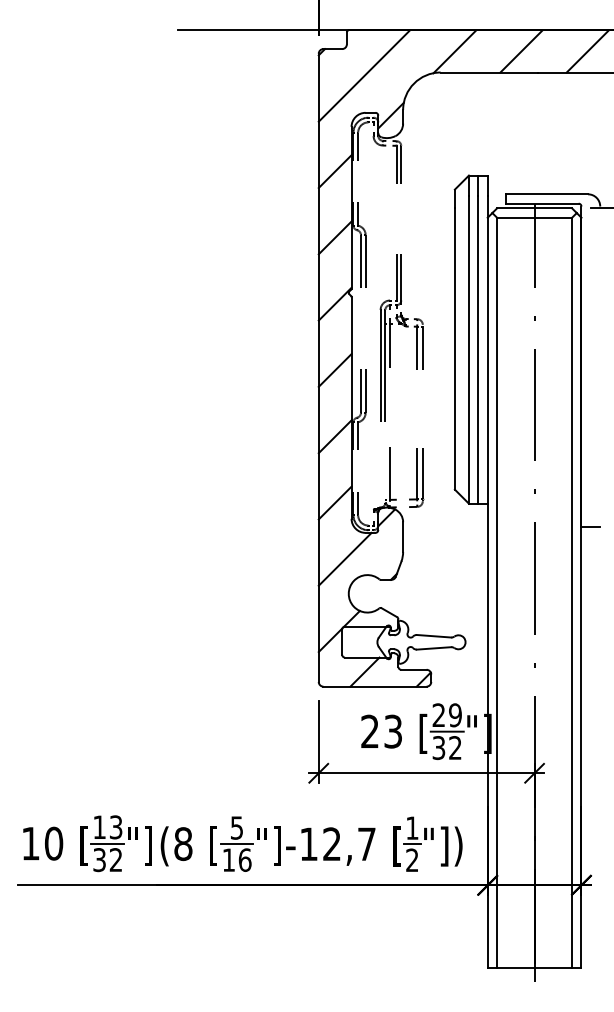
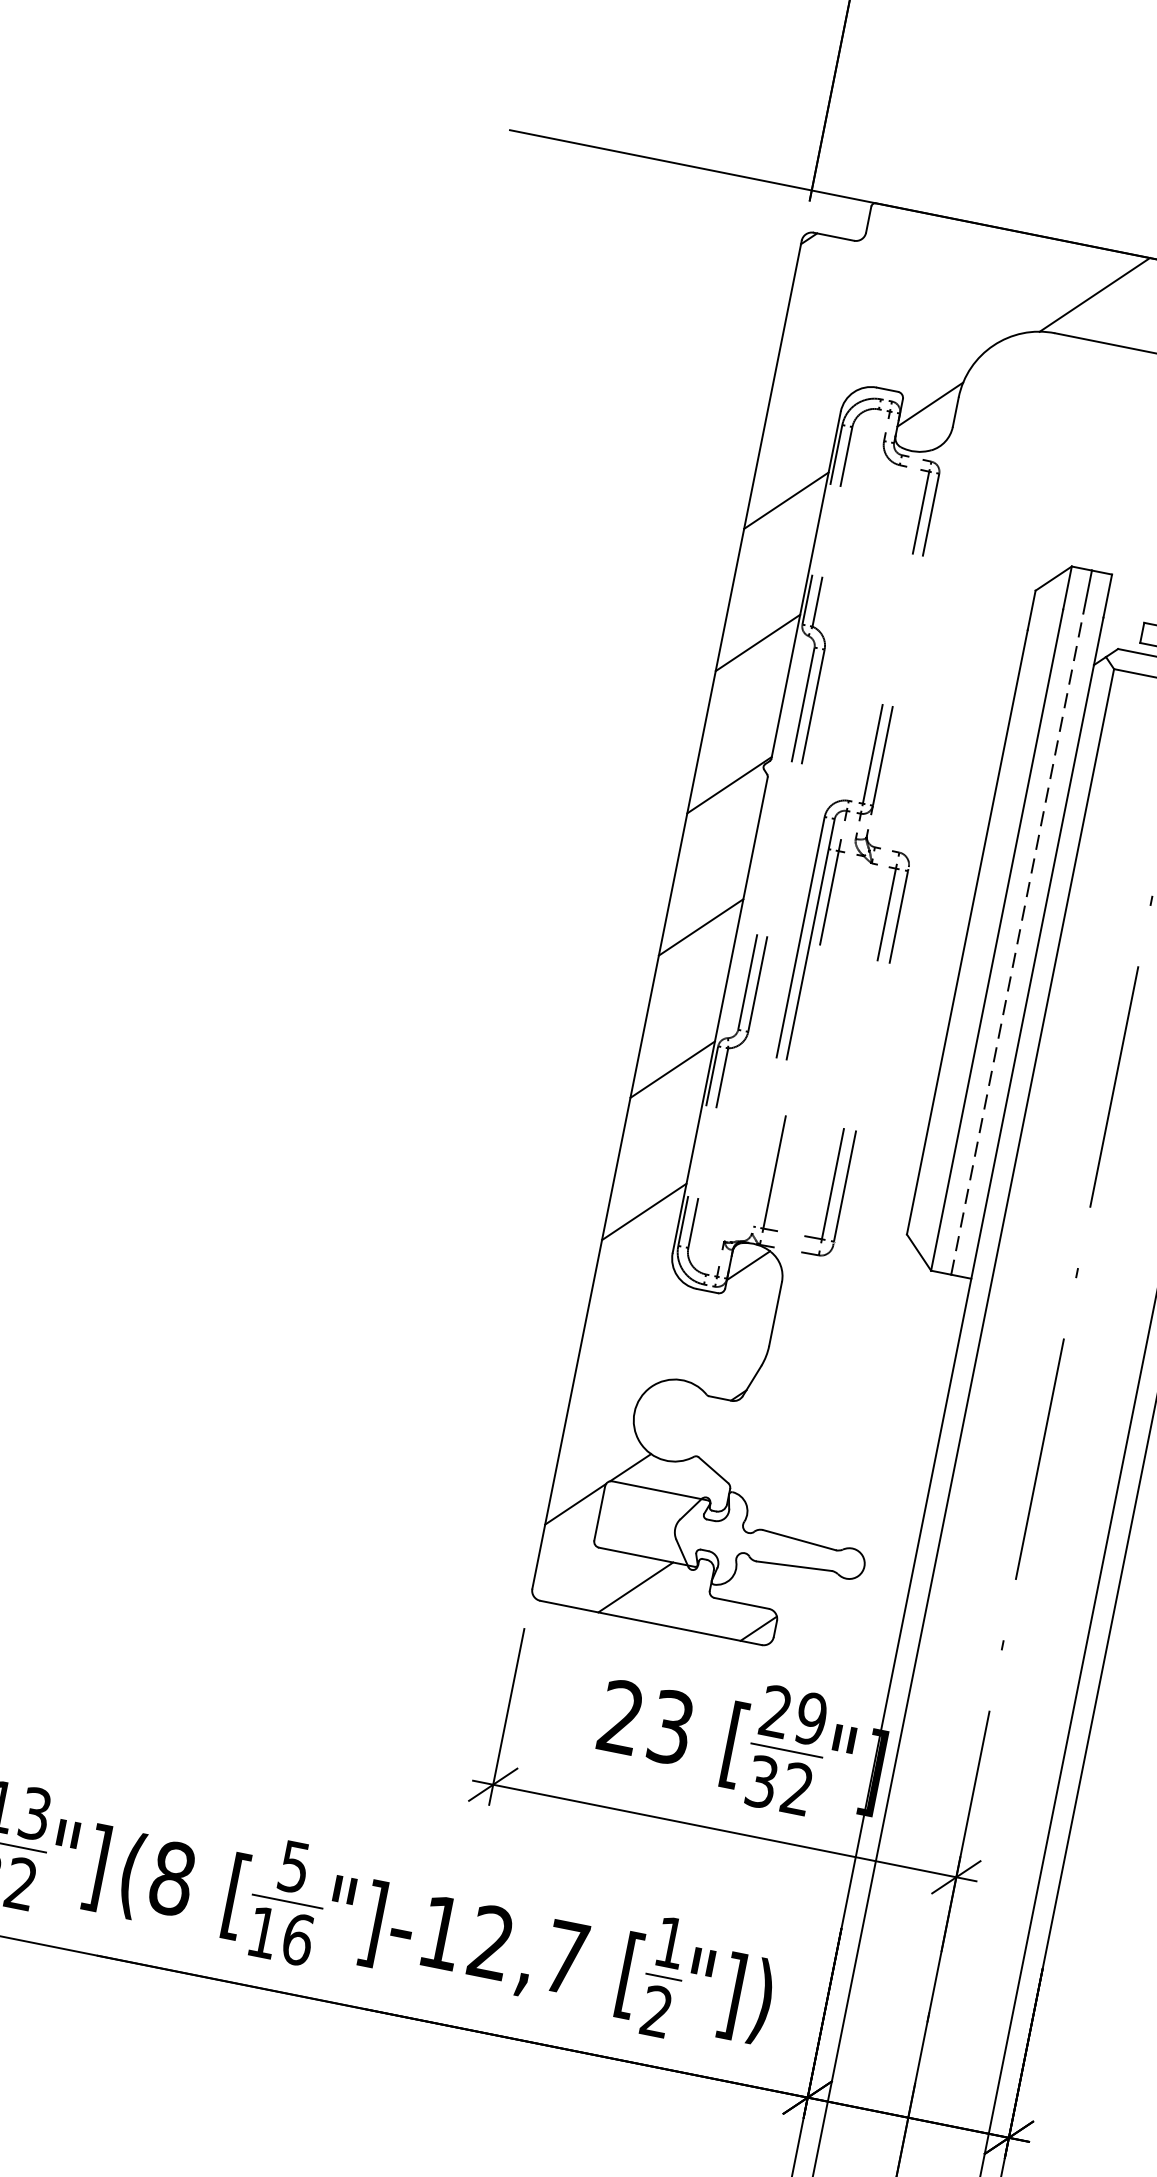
line: (364, 75) -> (890, 307), removed
line: (478, 349) -> (1017, 943), solid -> dashed
line: (344, 558) -> (640, 1334), removed

